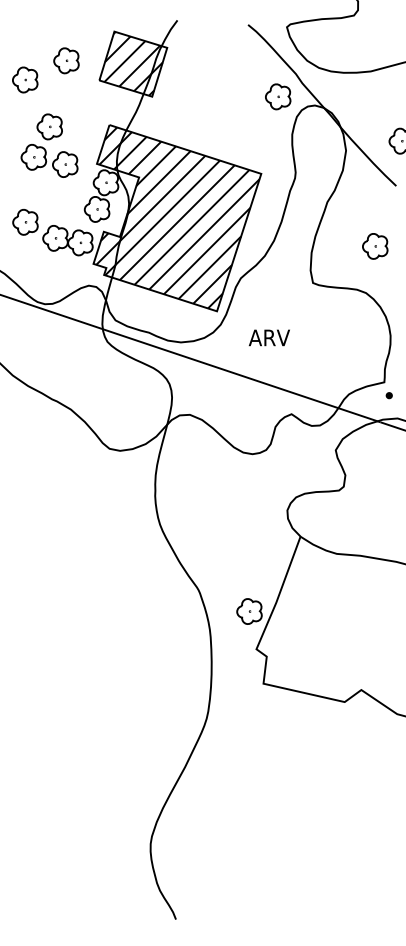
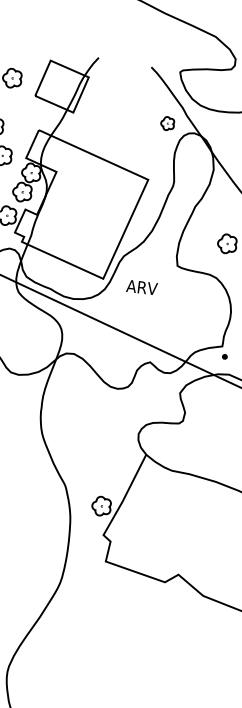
hatch: (133, 63) -> (62, 86), removed
part: (278, 96) -> (167, 123), size x0.7
hatch: (177, 217) -> (81, 205), removed
text: (268, 337) -> (141, 287), moved

